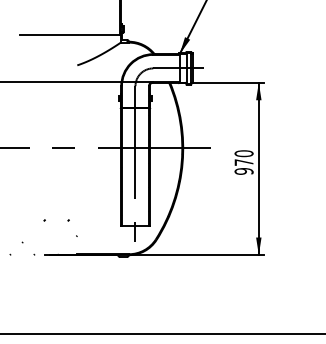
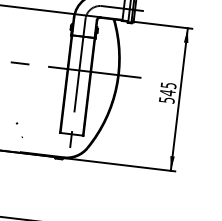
text: (243, 162) -> (167, 92), 970 -> 545

